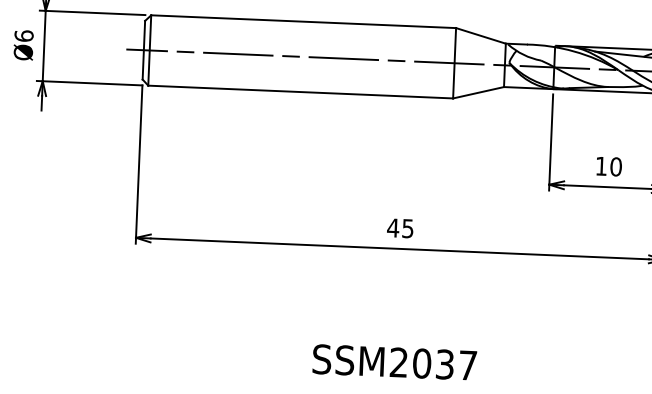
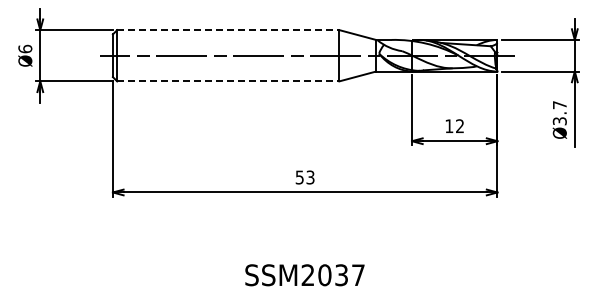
line: (303, 22) -> (228, 30), solid -> dashed
line: (300, 92) -> (228, 81), solid -> dashed
text: (615, 167) -> (459, 126), 10 -> 12
text: (399, 228) -> (304, 177), 45 -> 53

